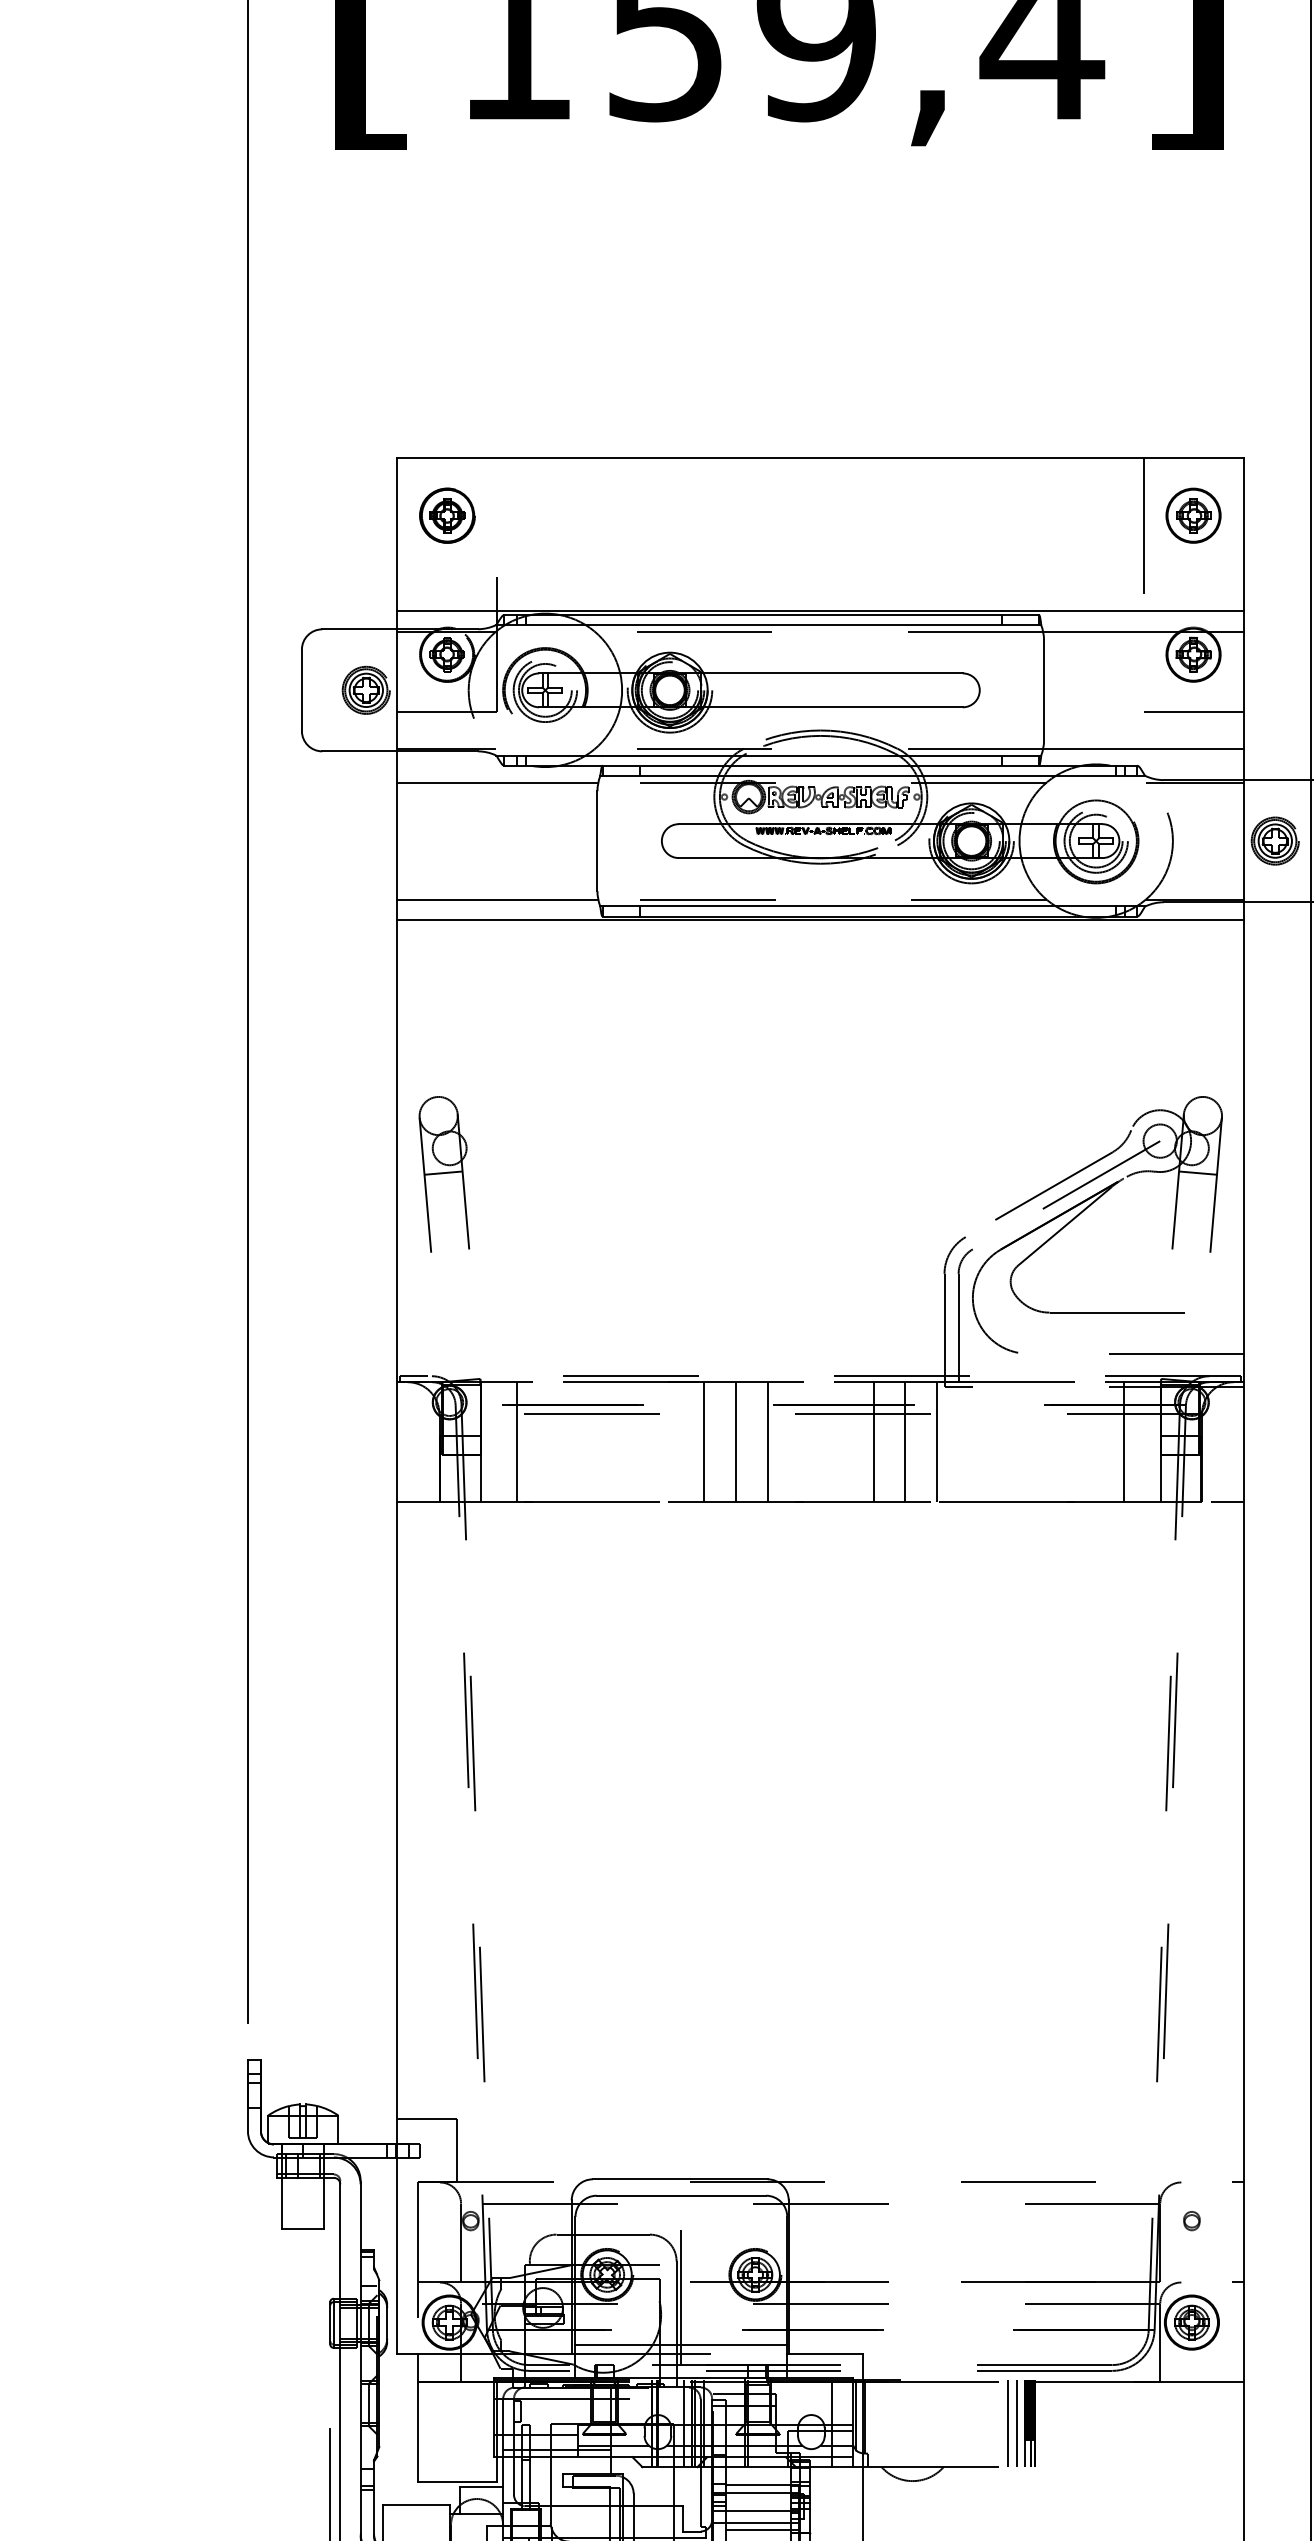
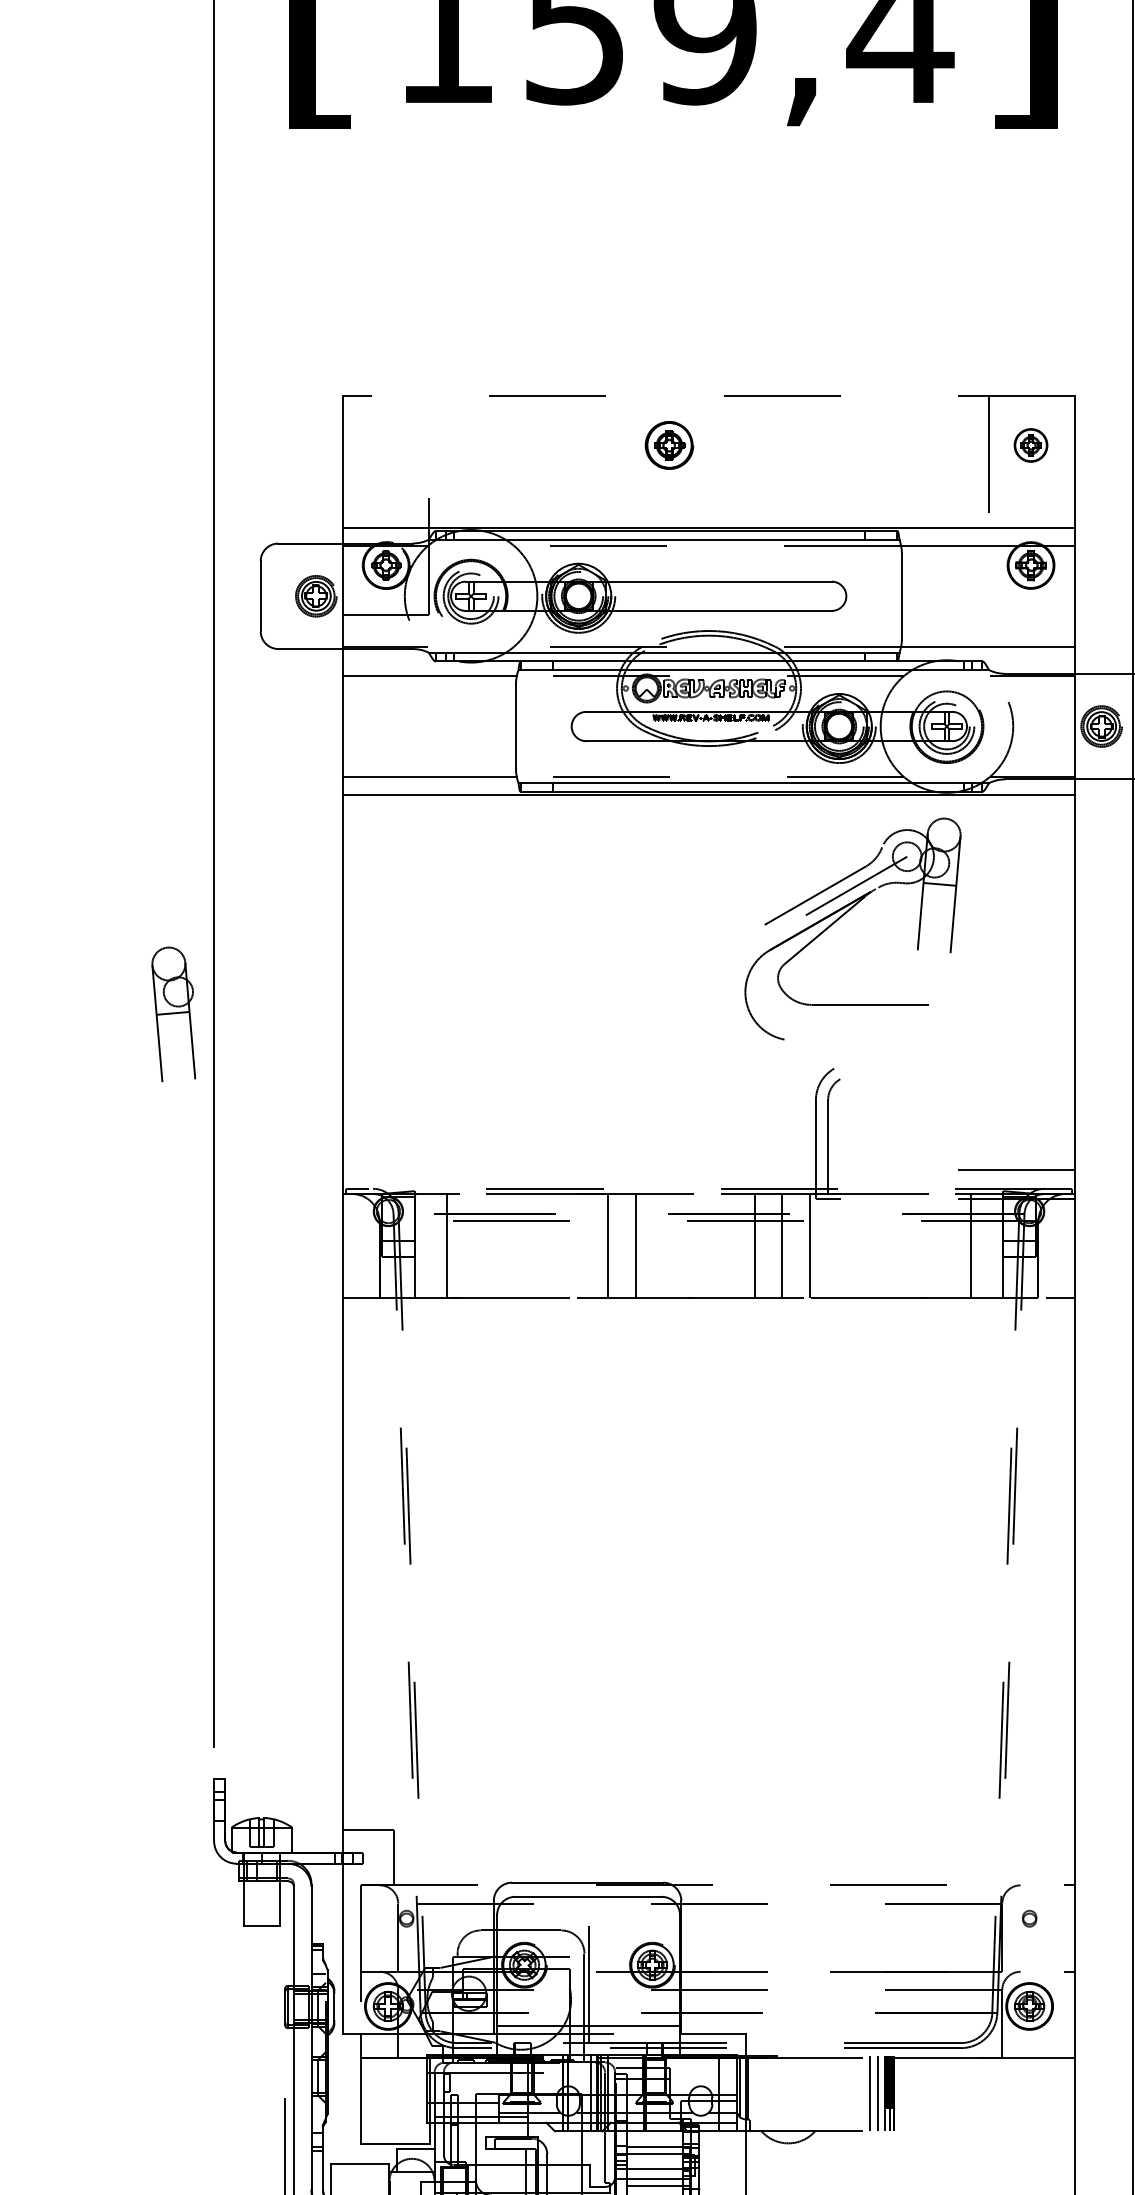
line: (820, 457) -> (708, 395), solid -> dashed
part: (447, 515) -> (669, 445), moved
part: (1192, 515) -> (1030, 445), size x0.7
line: (1194, 712) -> (1031, 615), removed
part: (444, 1174) -> (173, 1014), moved
part: (1087, 1209) -> (844, 915), moved
line: (768, 1441) -> (663, 1245), removed

